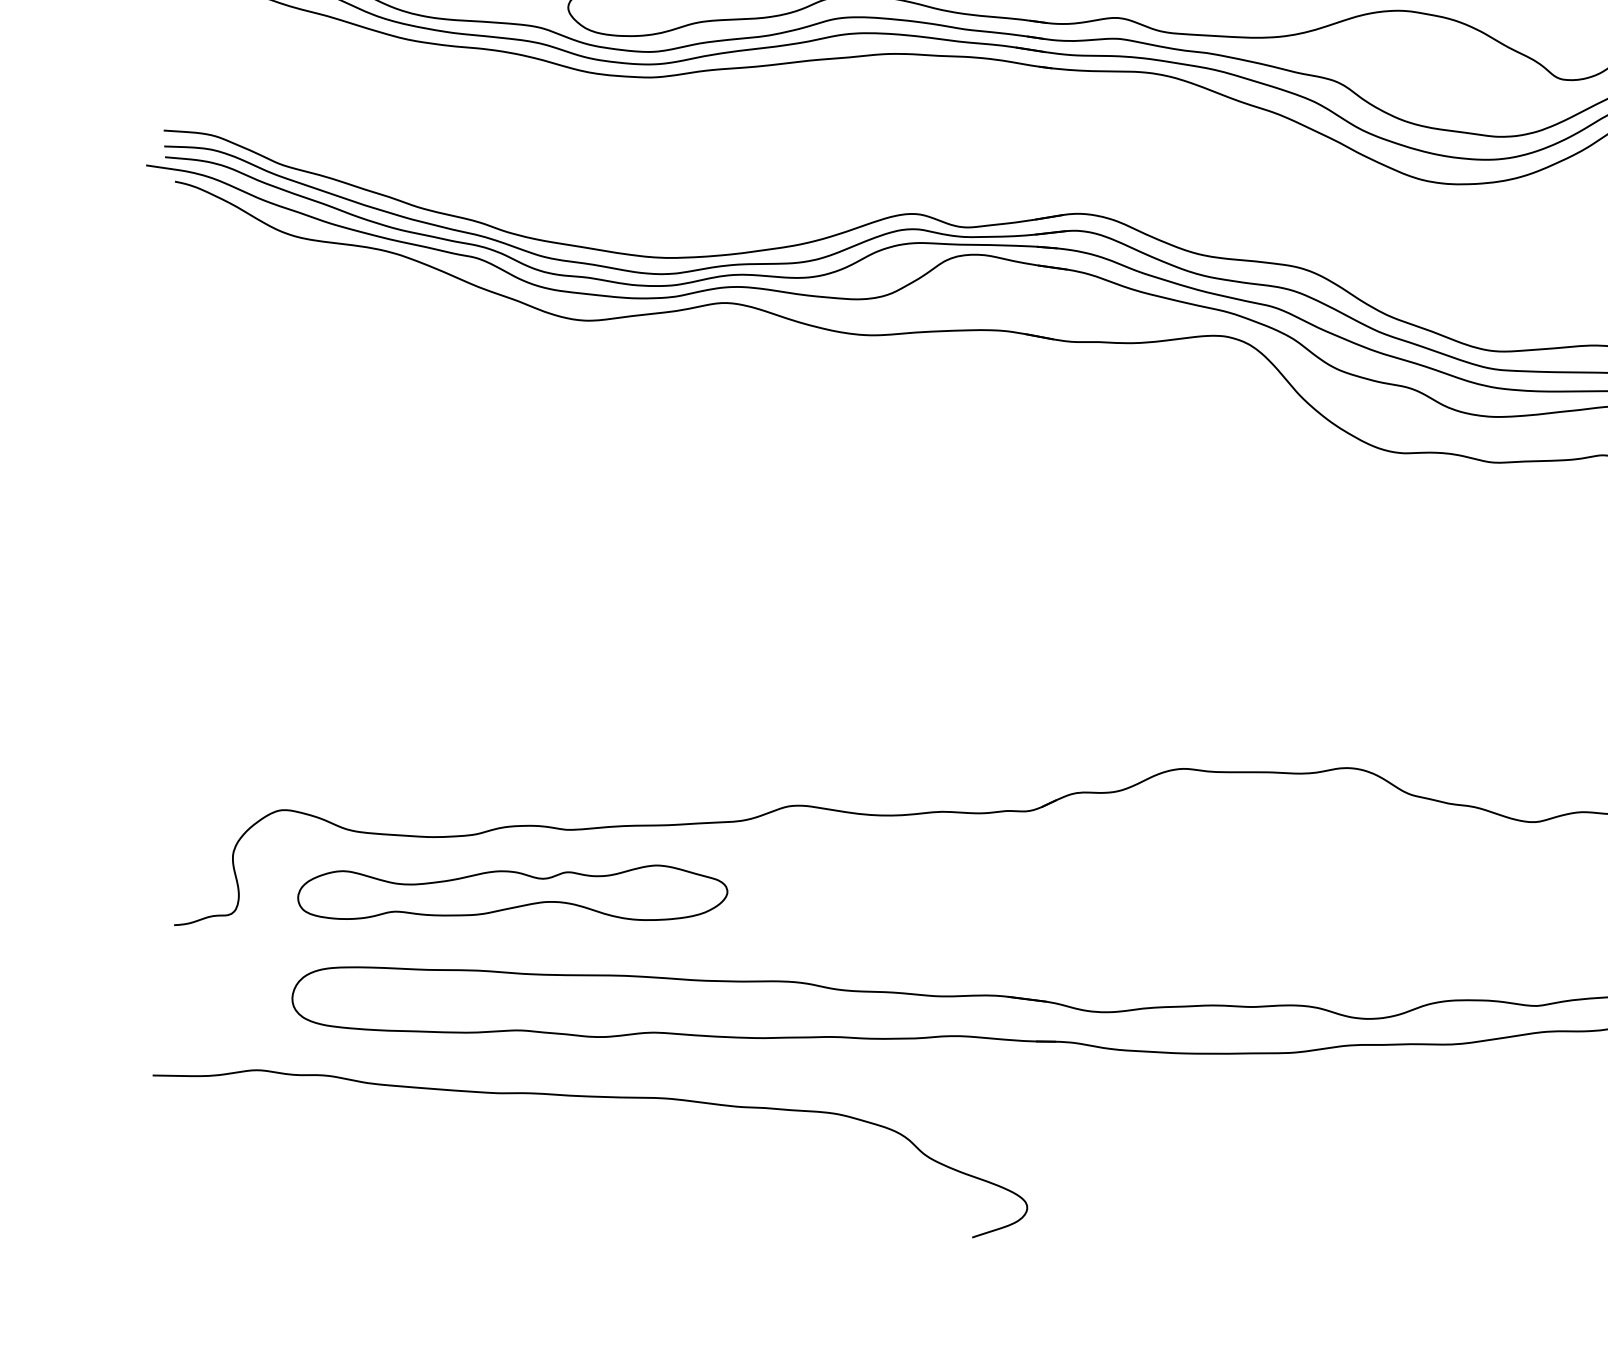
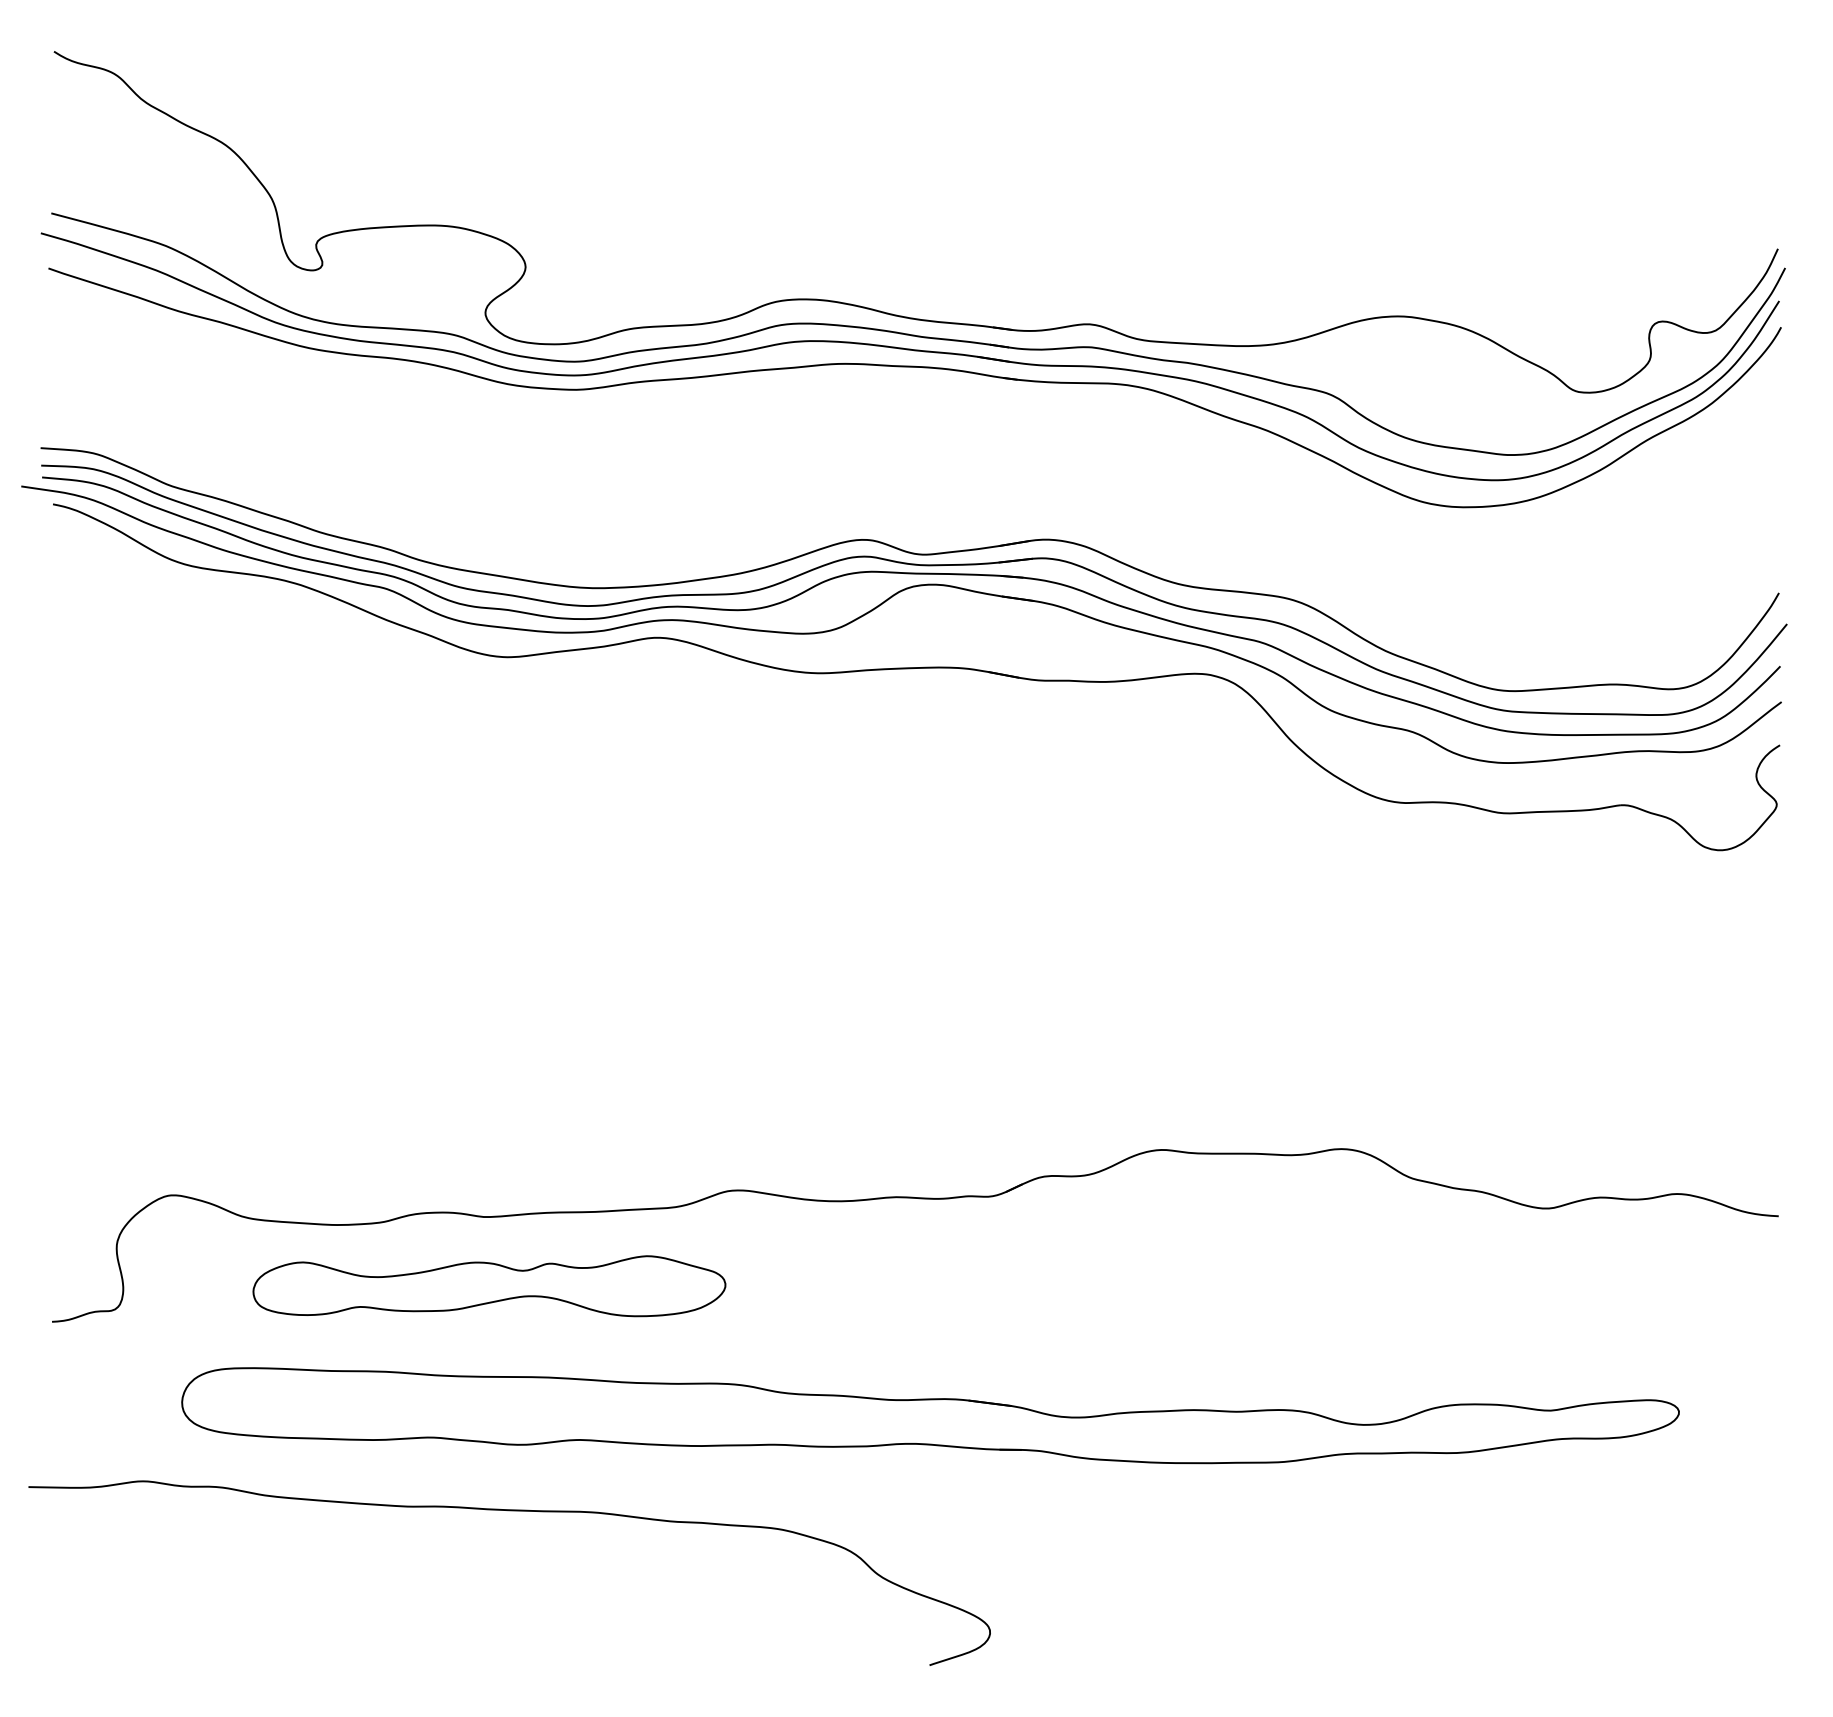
part: (512, 893) -> (489, 1286), moved

